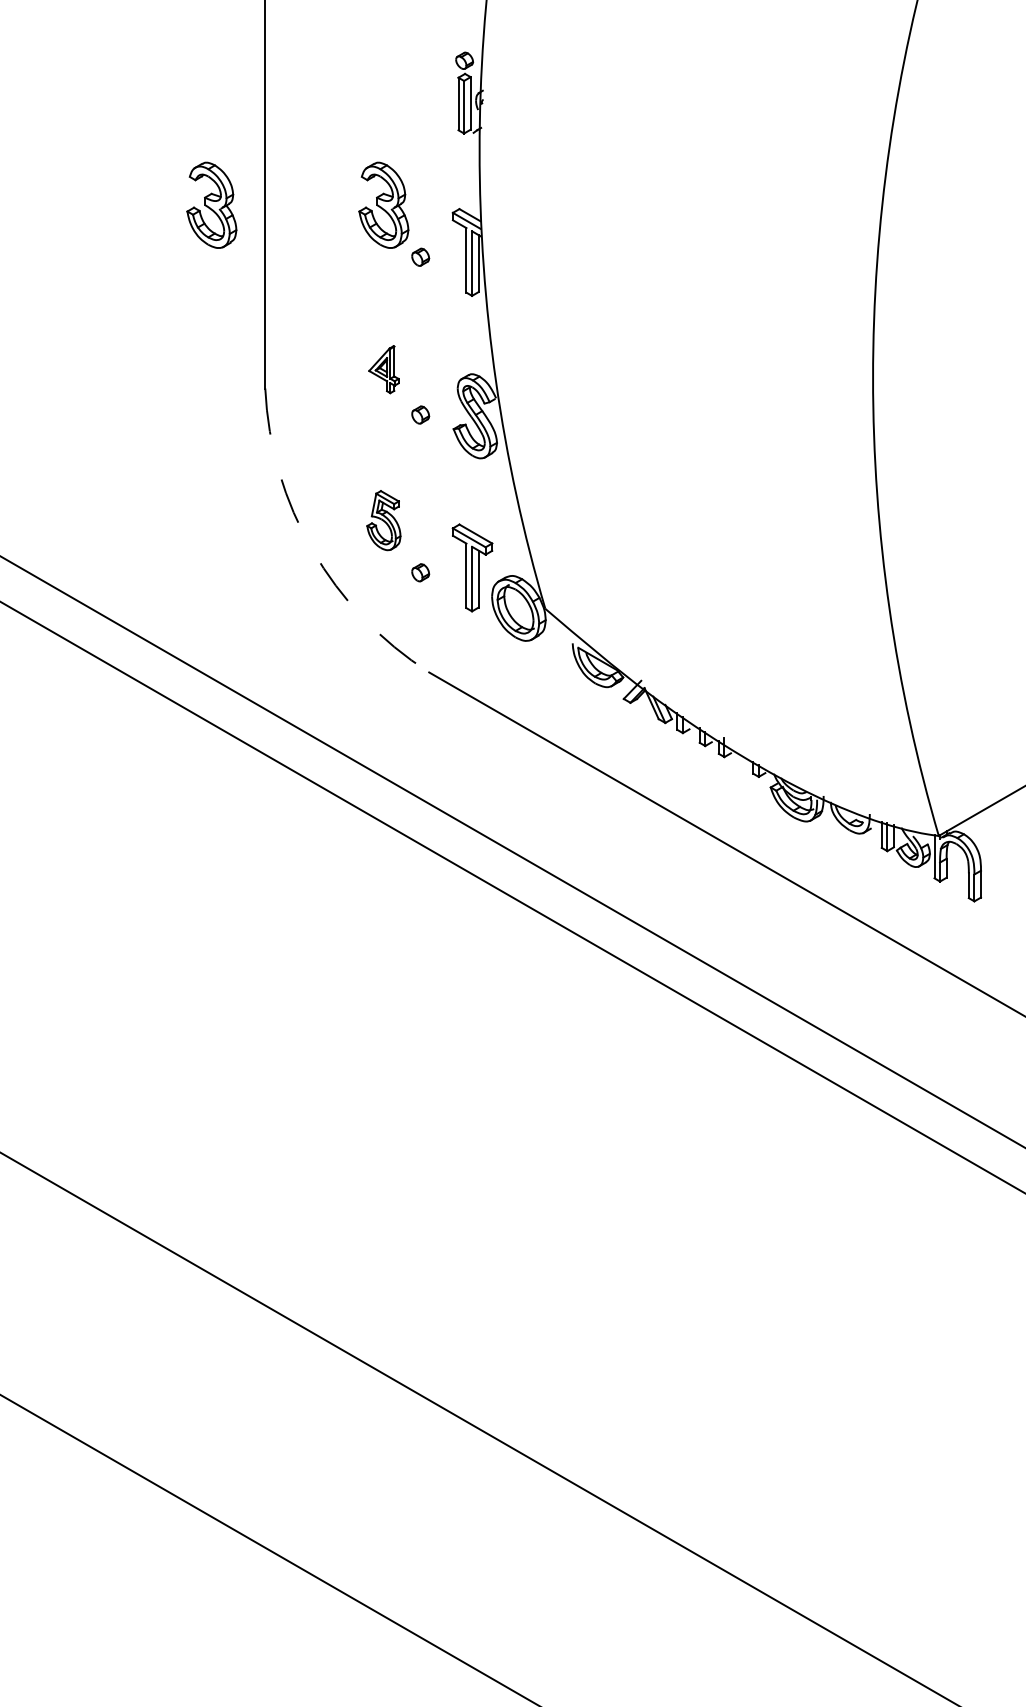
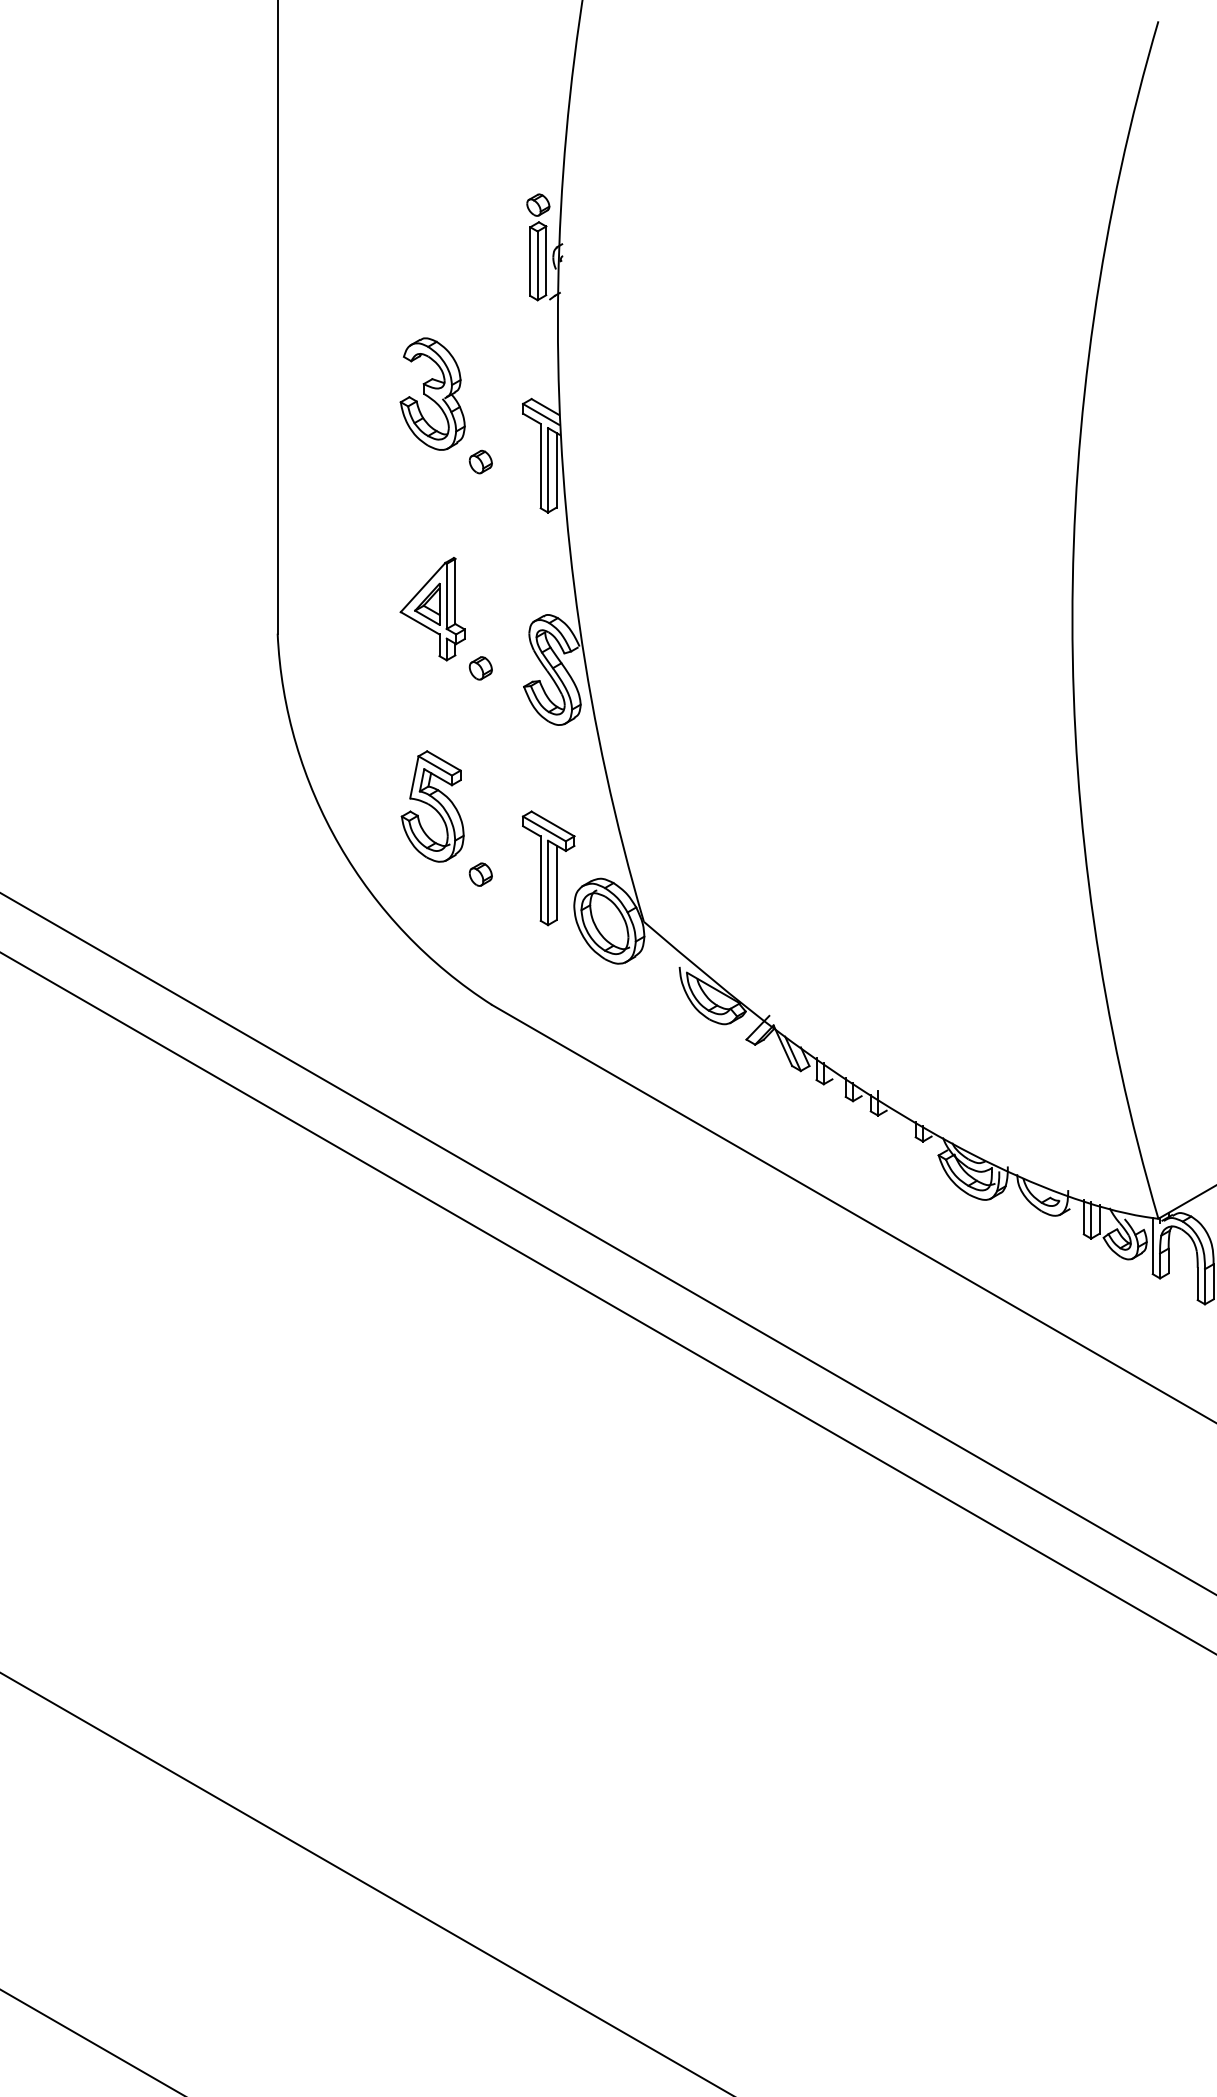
part: (211, 204) -> (207, 393), removed
part: (383, 369) -> (432, 608), size x1.67
part: (383, 520) -> (432, 806), size x1.43
arc: (312, 550) -> (339, 845), dashed -> solid

